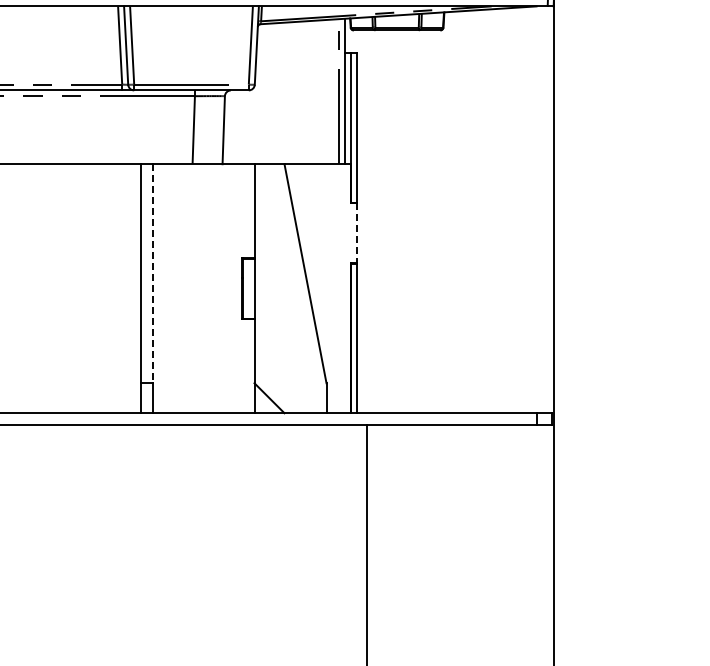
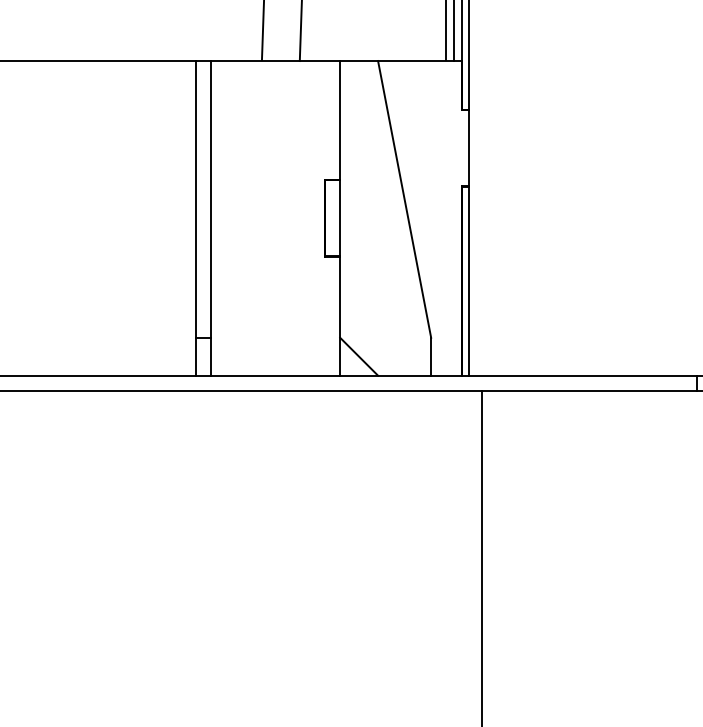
line: (356, 233) -> (469, 148), dashed -> solid
line: (152, 273) -> (211, 199), dashed -> solid

